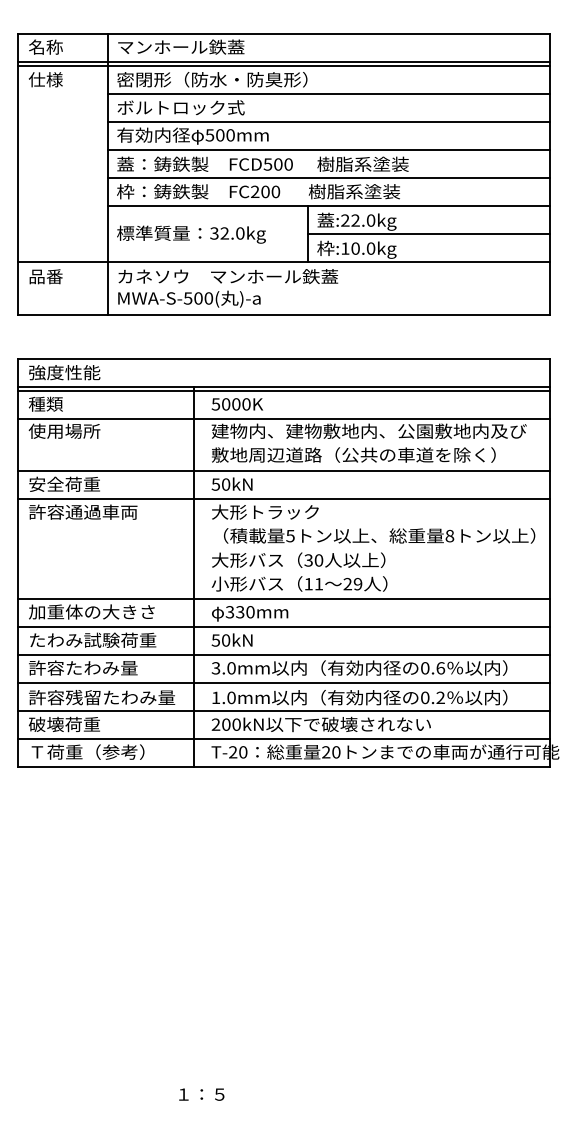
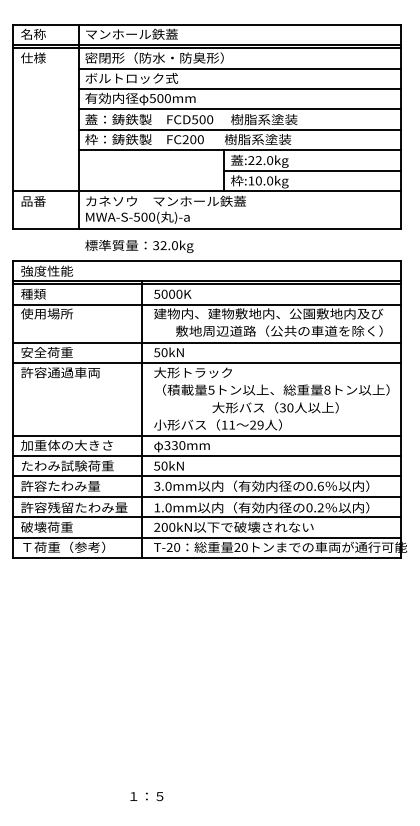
text: (191, 234) -> (139, 246), moved
text: (353, 454) -> (279, 330), moved
text: (298, 559) -> (275, 407), moved

